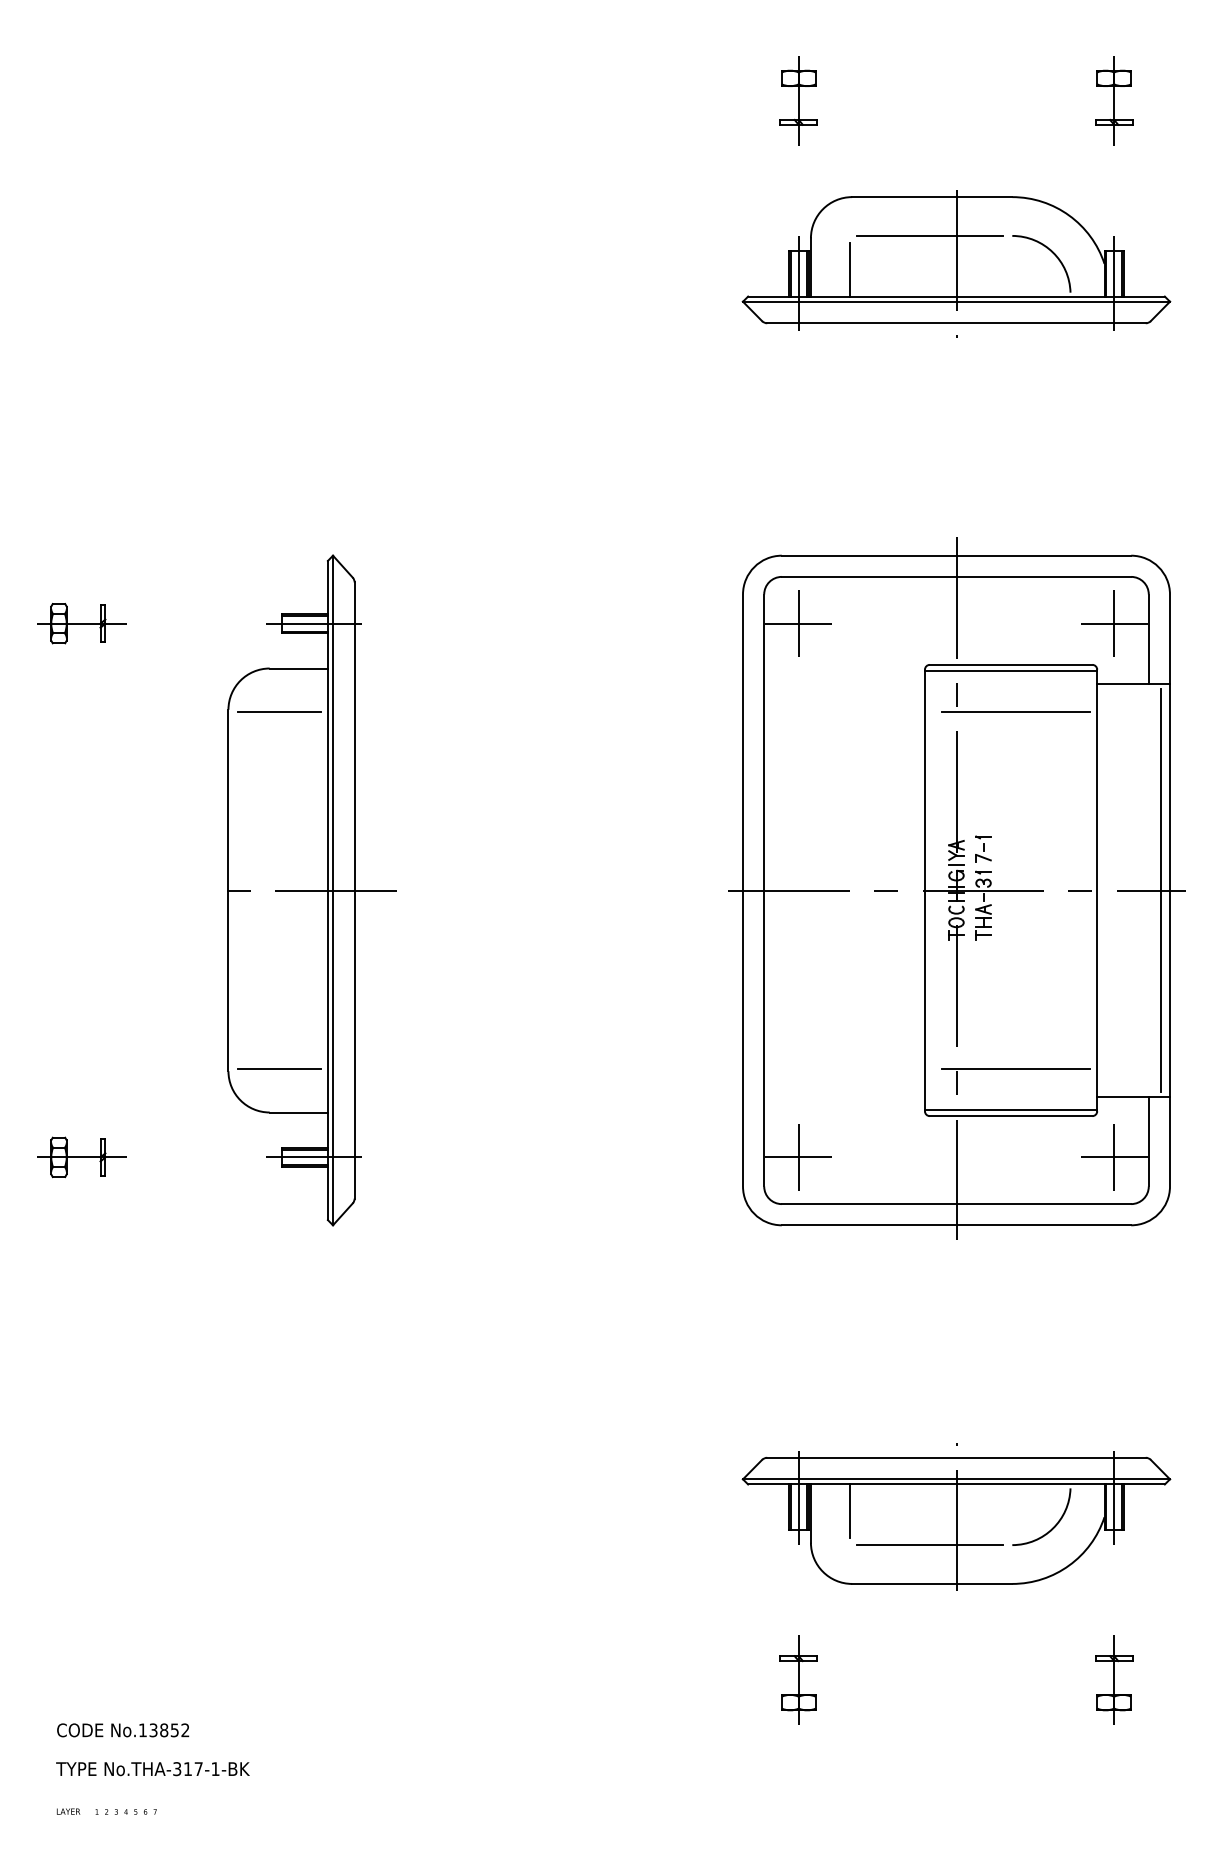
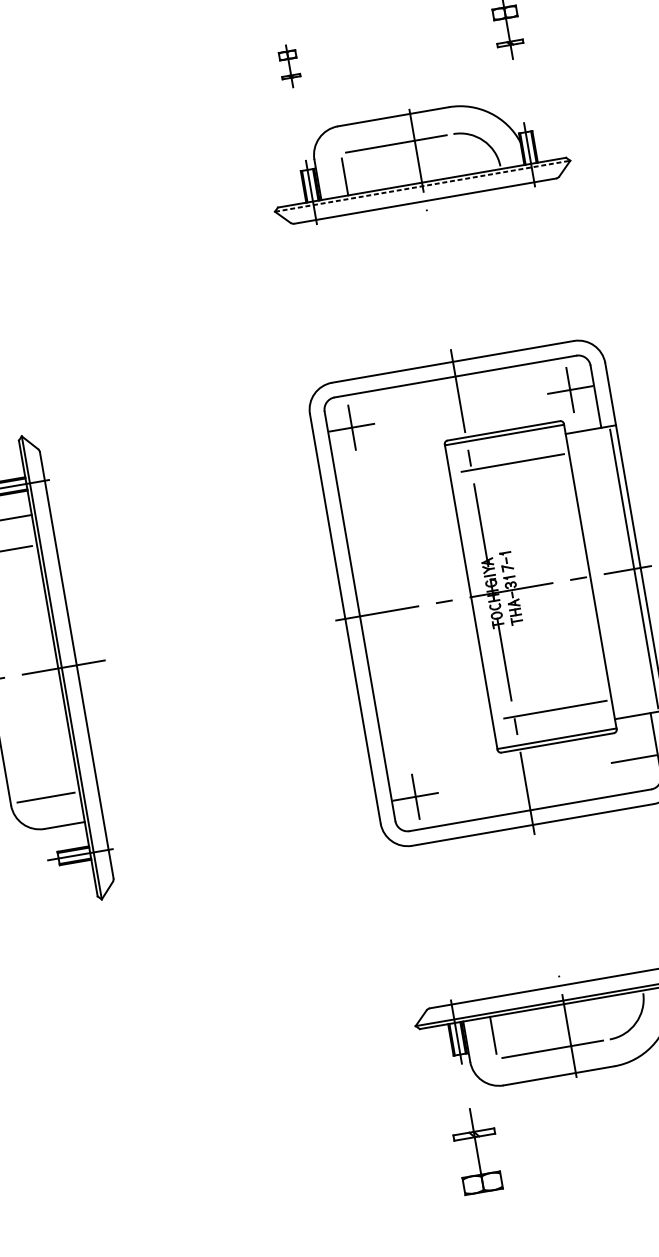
part: (798, 100) -> (289, 65), size x0.7
line: (957, 301) -> (423, 185), solid -> dashed
line: (1114, 1157) -> (634, 759), removed
part: (798, 1679) -> (477, 1157), size x1.6

